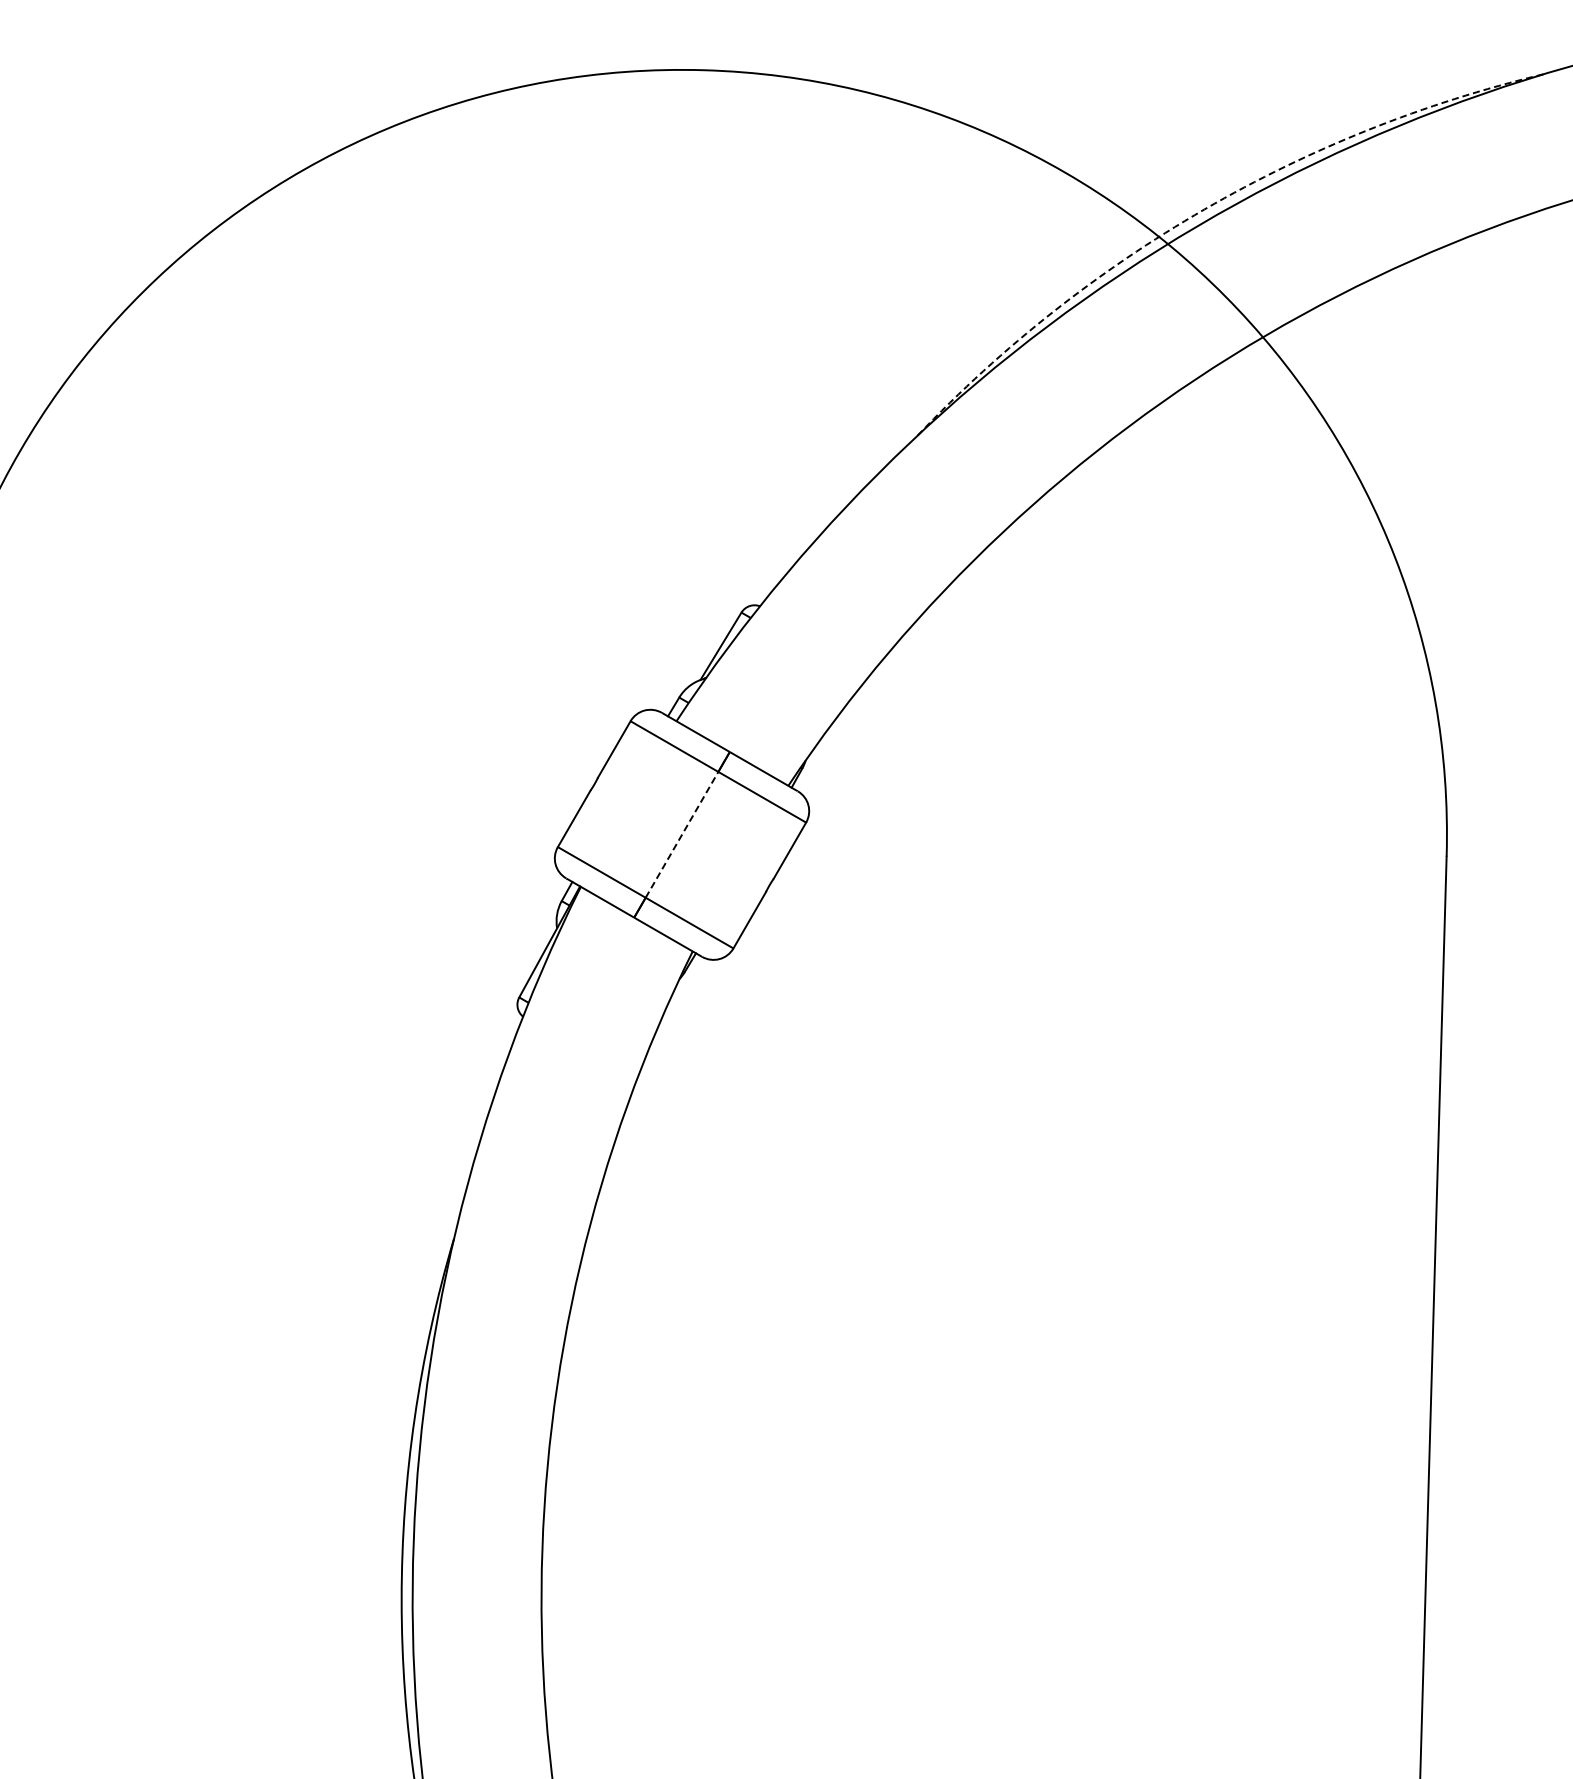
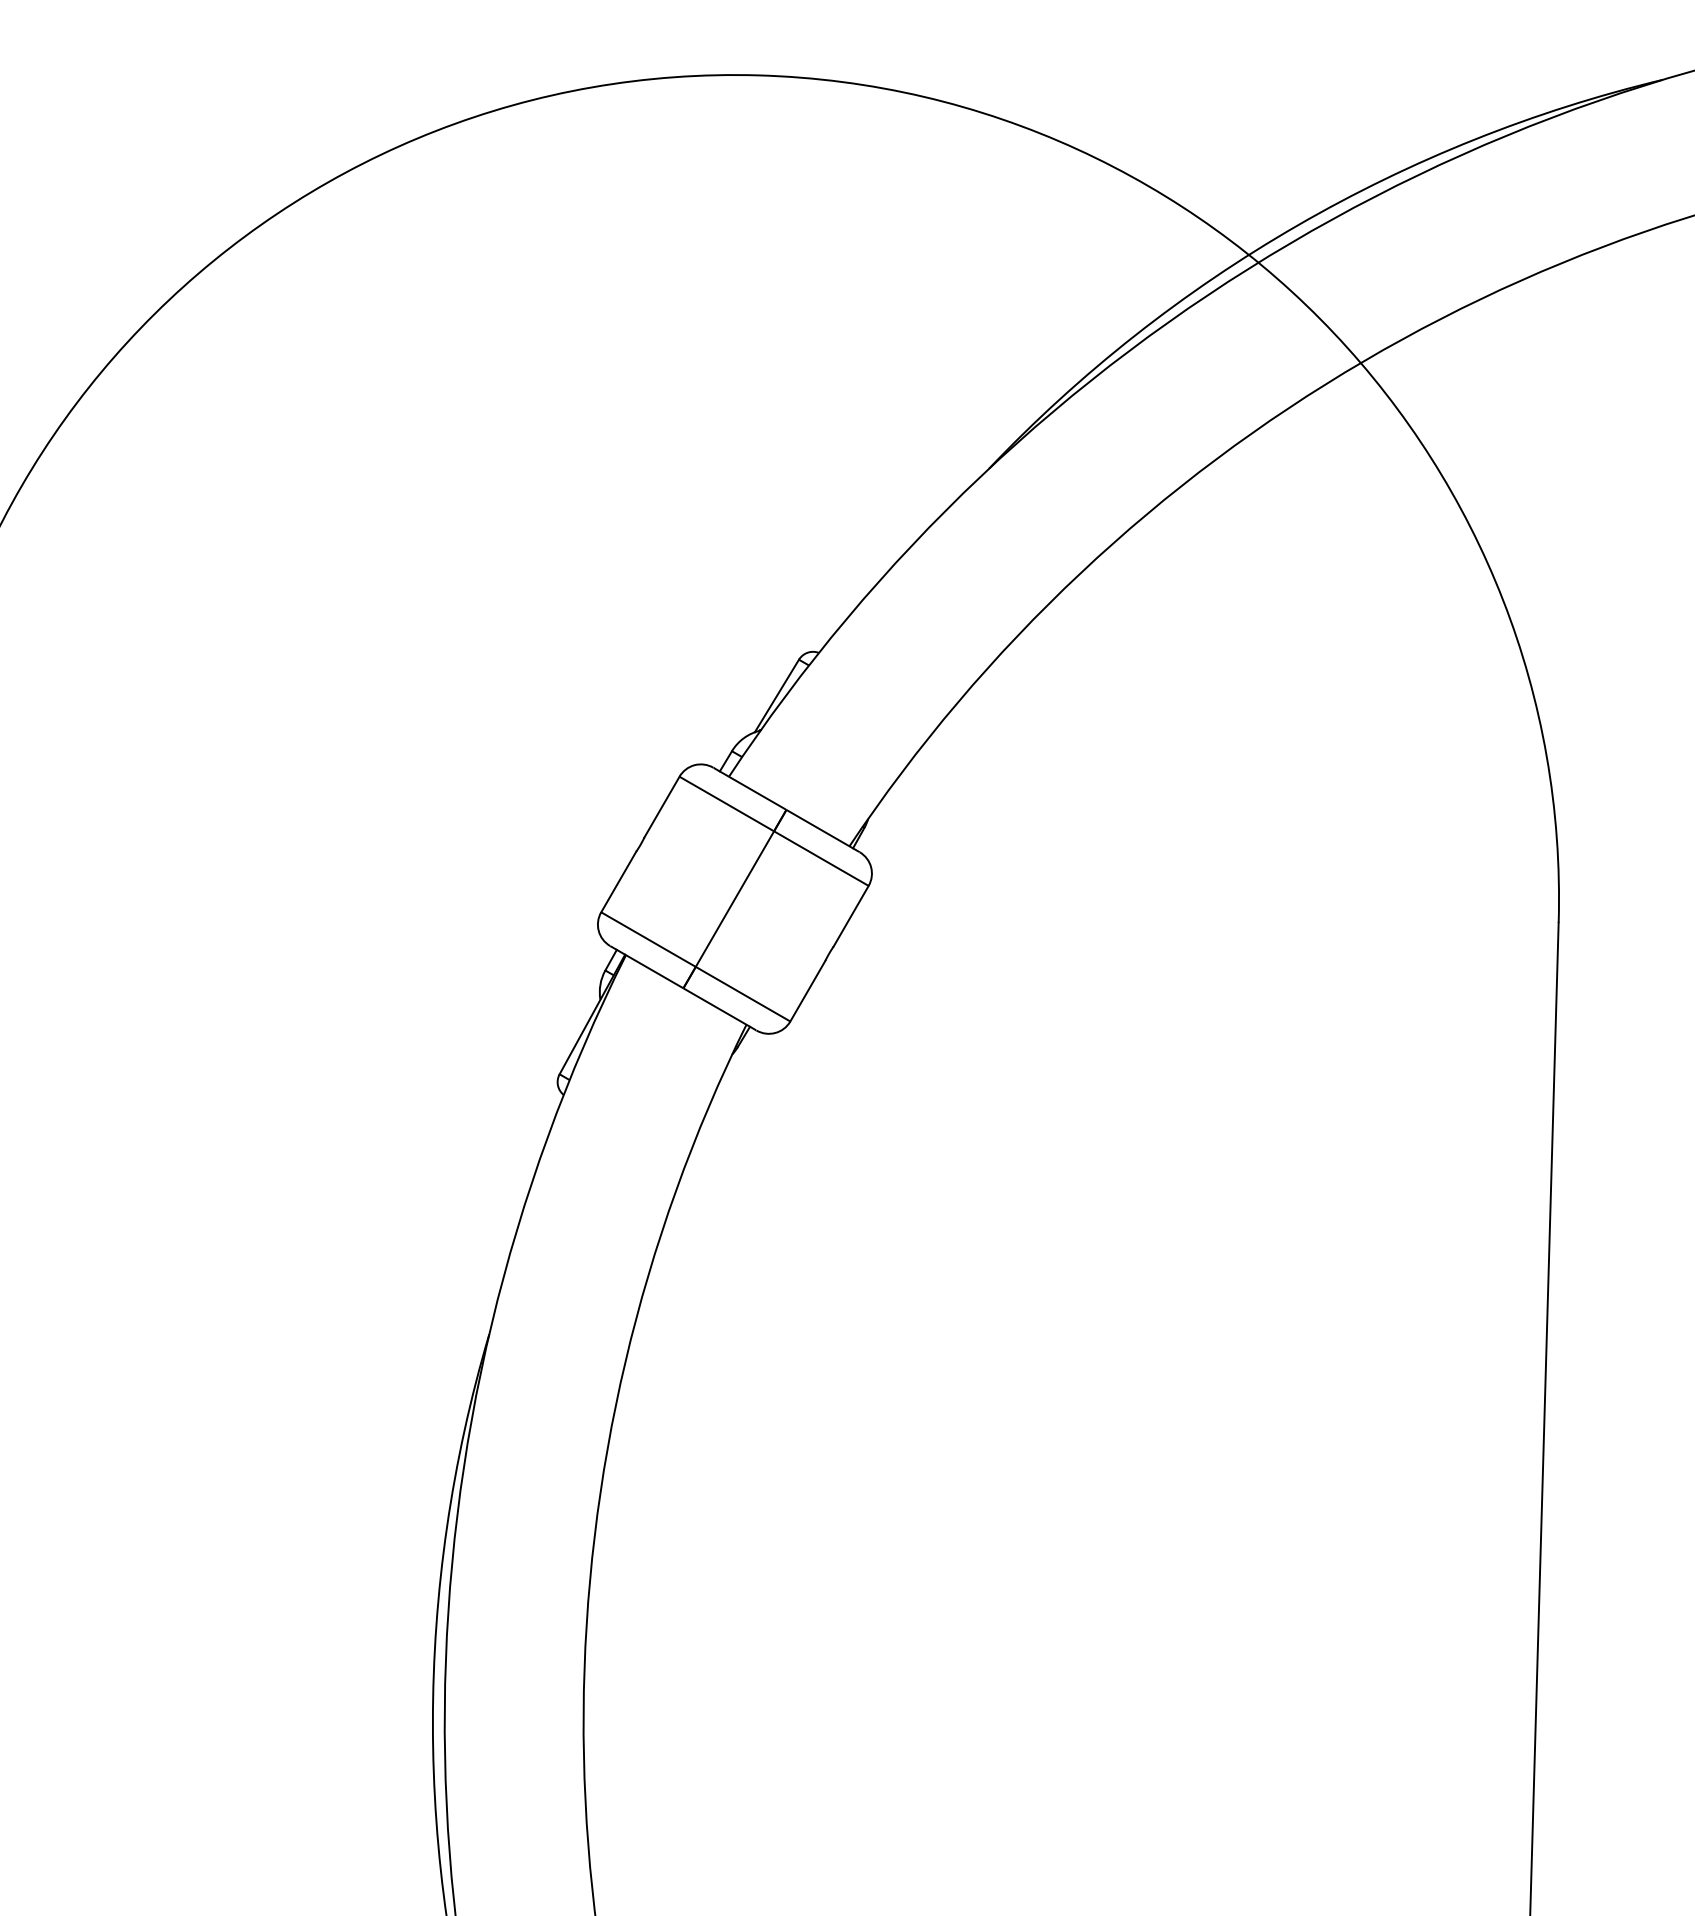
arc: (1204, 209) -> (1297, 225), dashed -> solid
line: (682, 834) -> (735, 898), dashed -> solid

